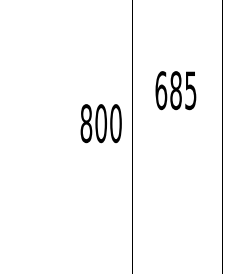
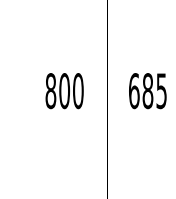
text: (175, 90) -> (147, 90), moved
text: (100, 123) -> (63, 90), moved

